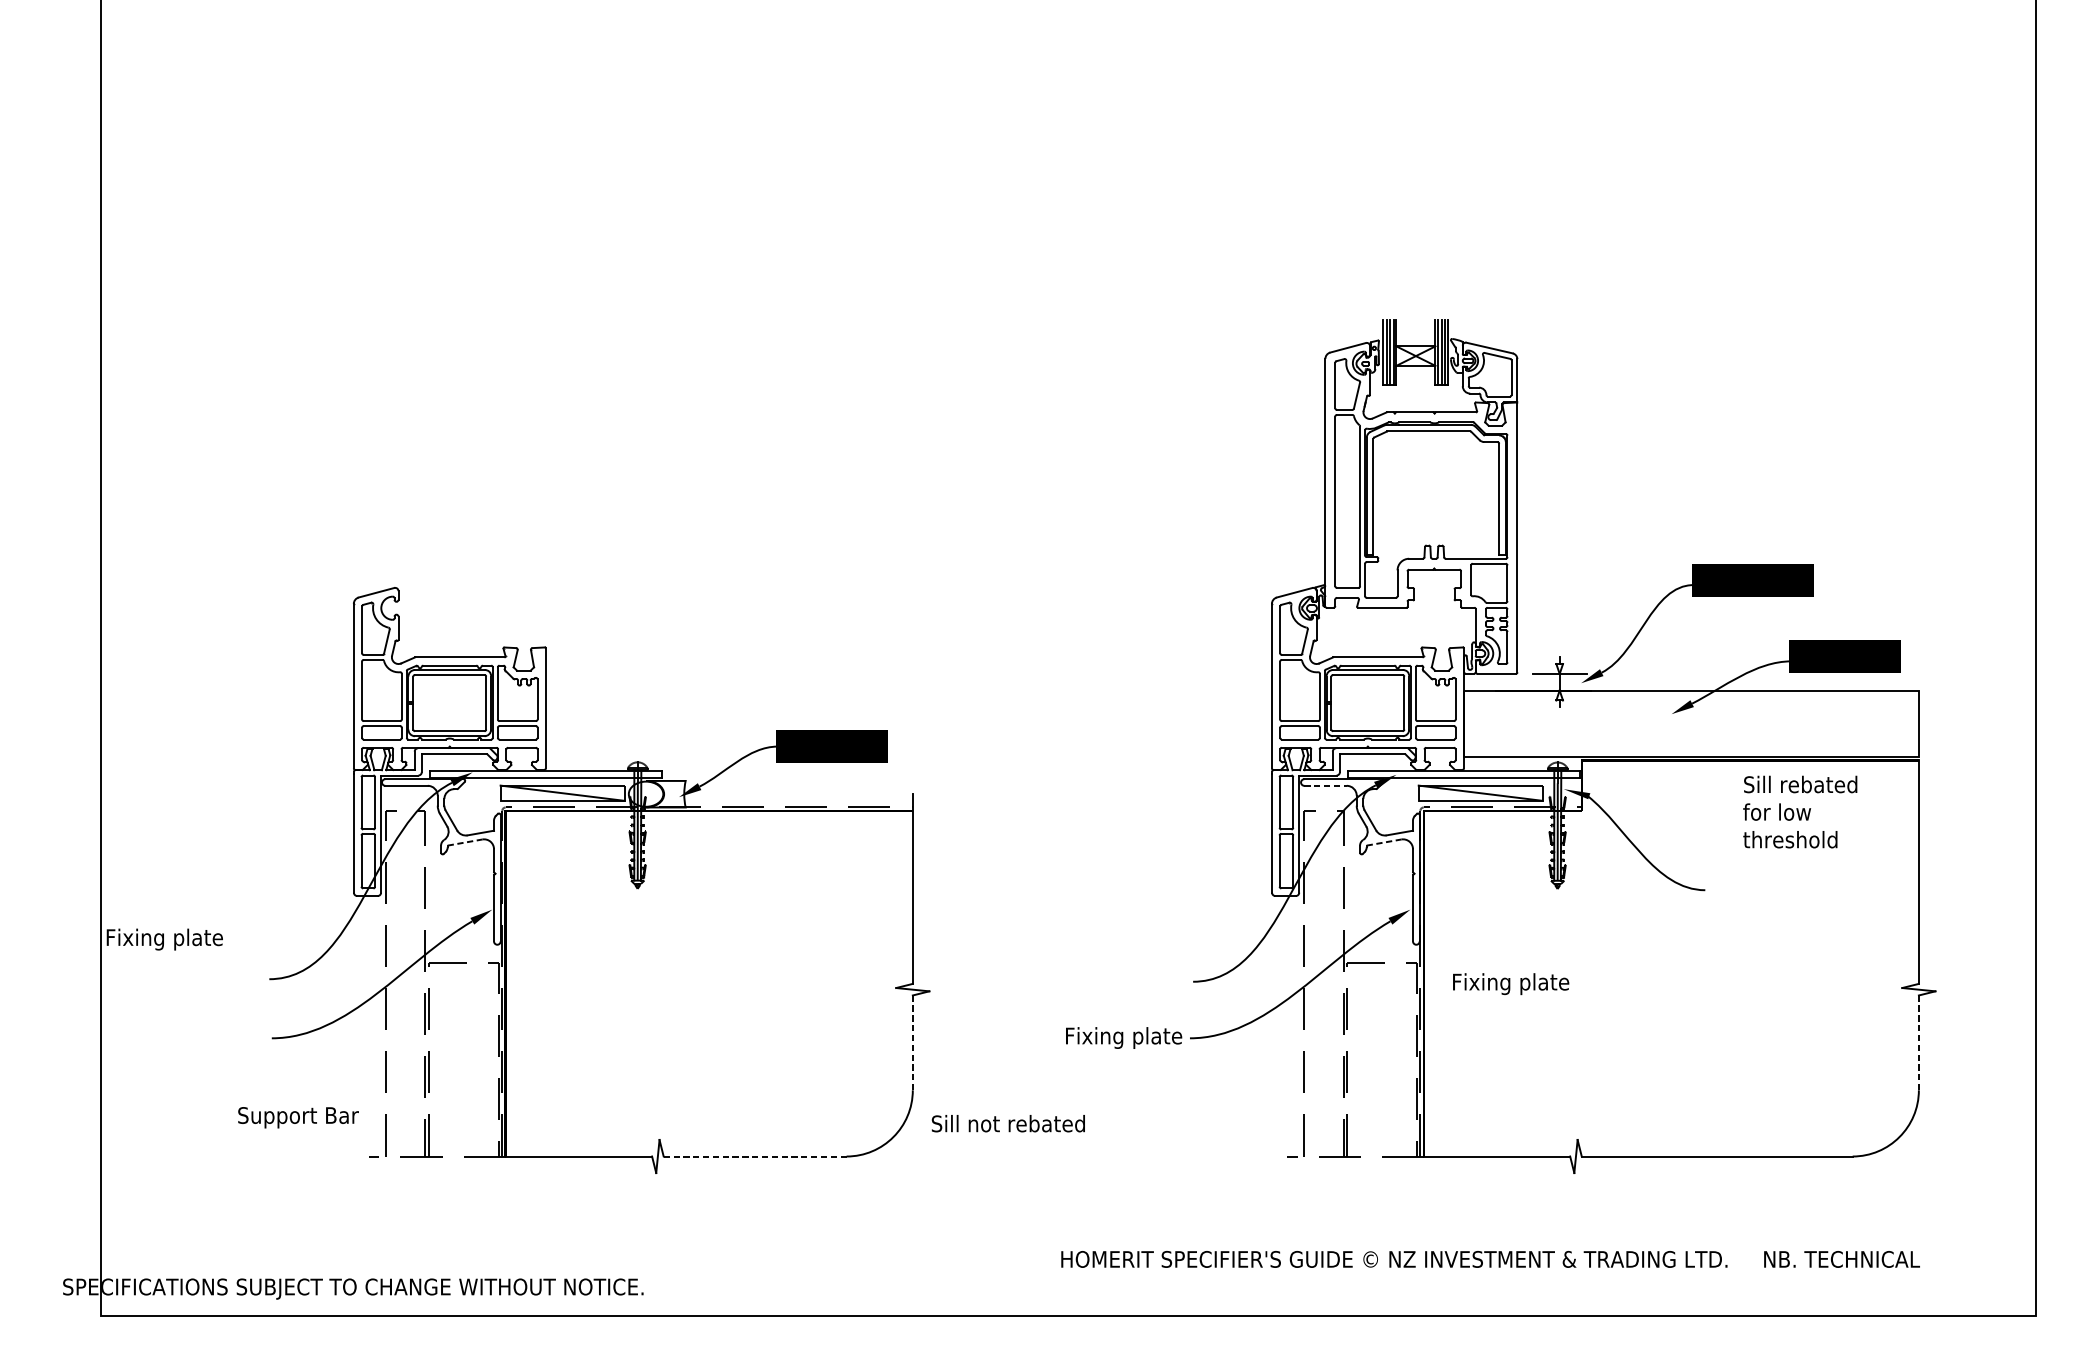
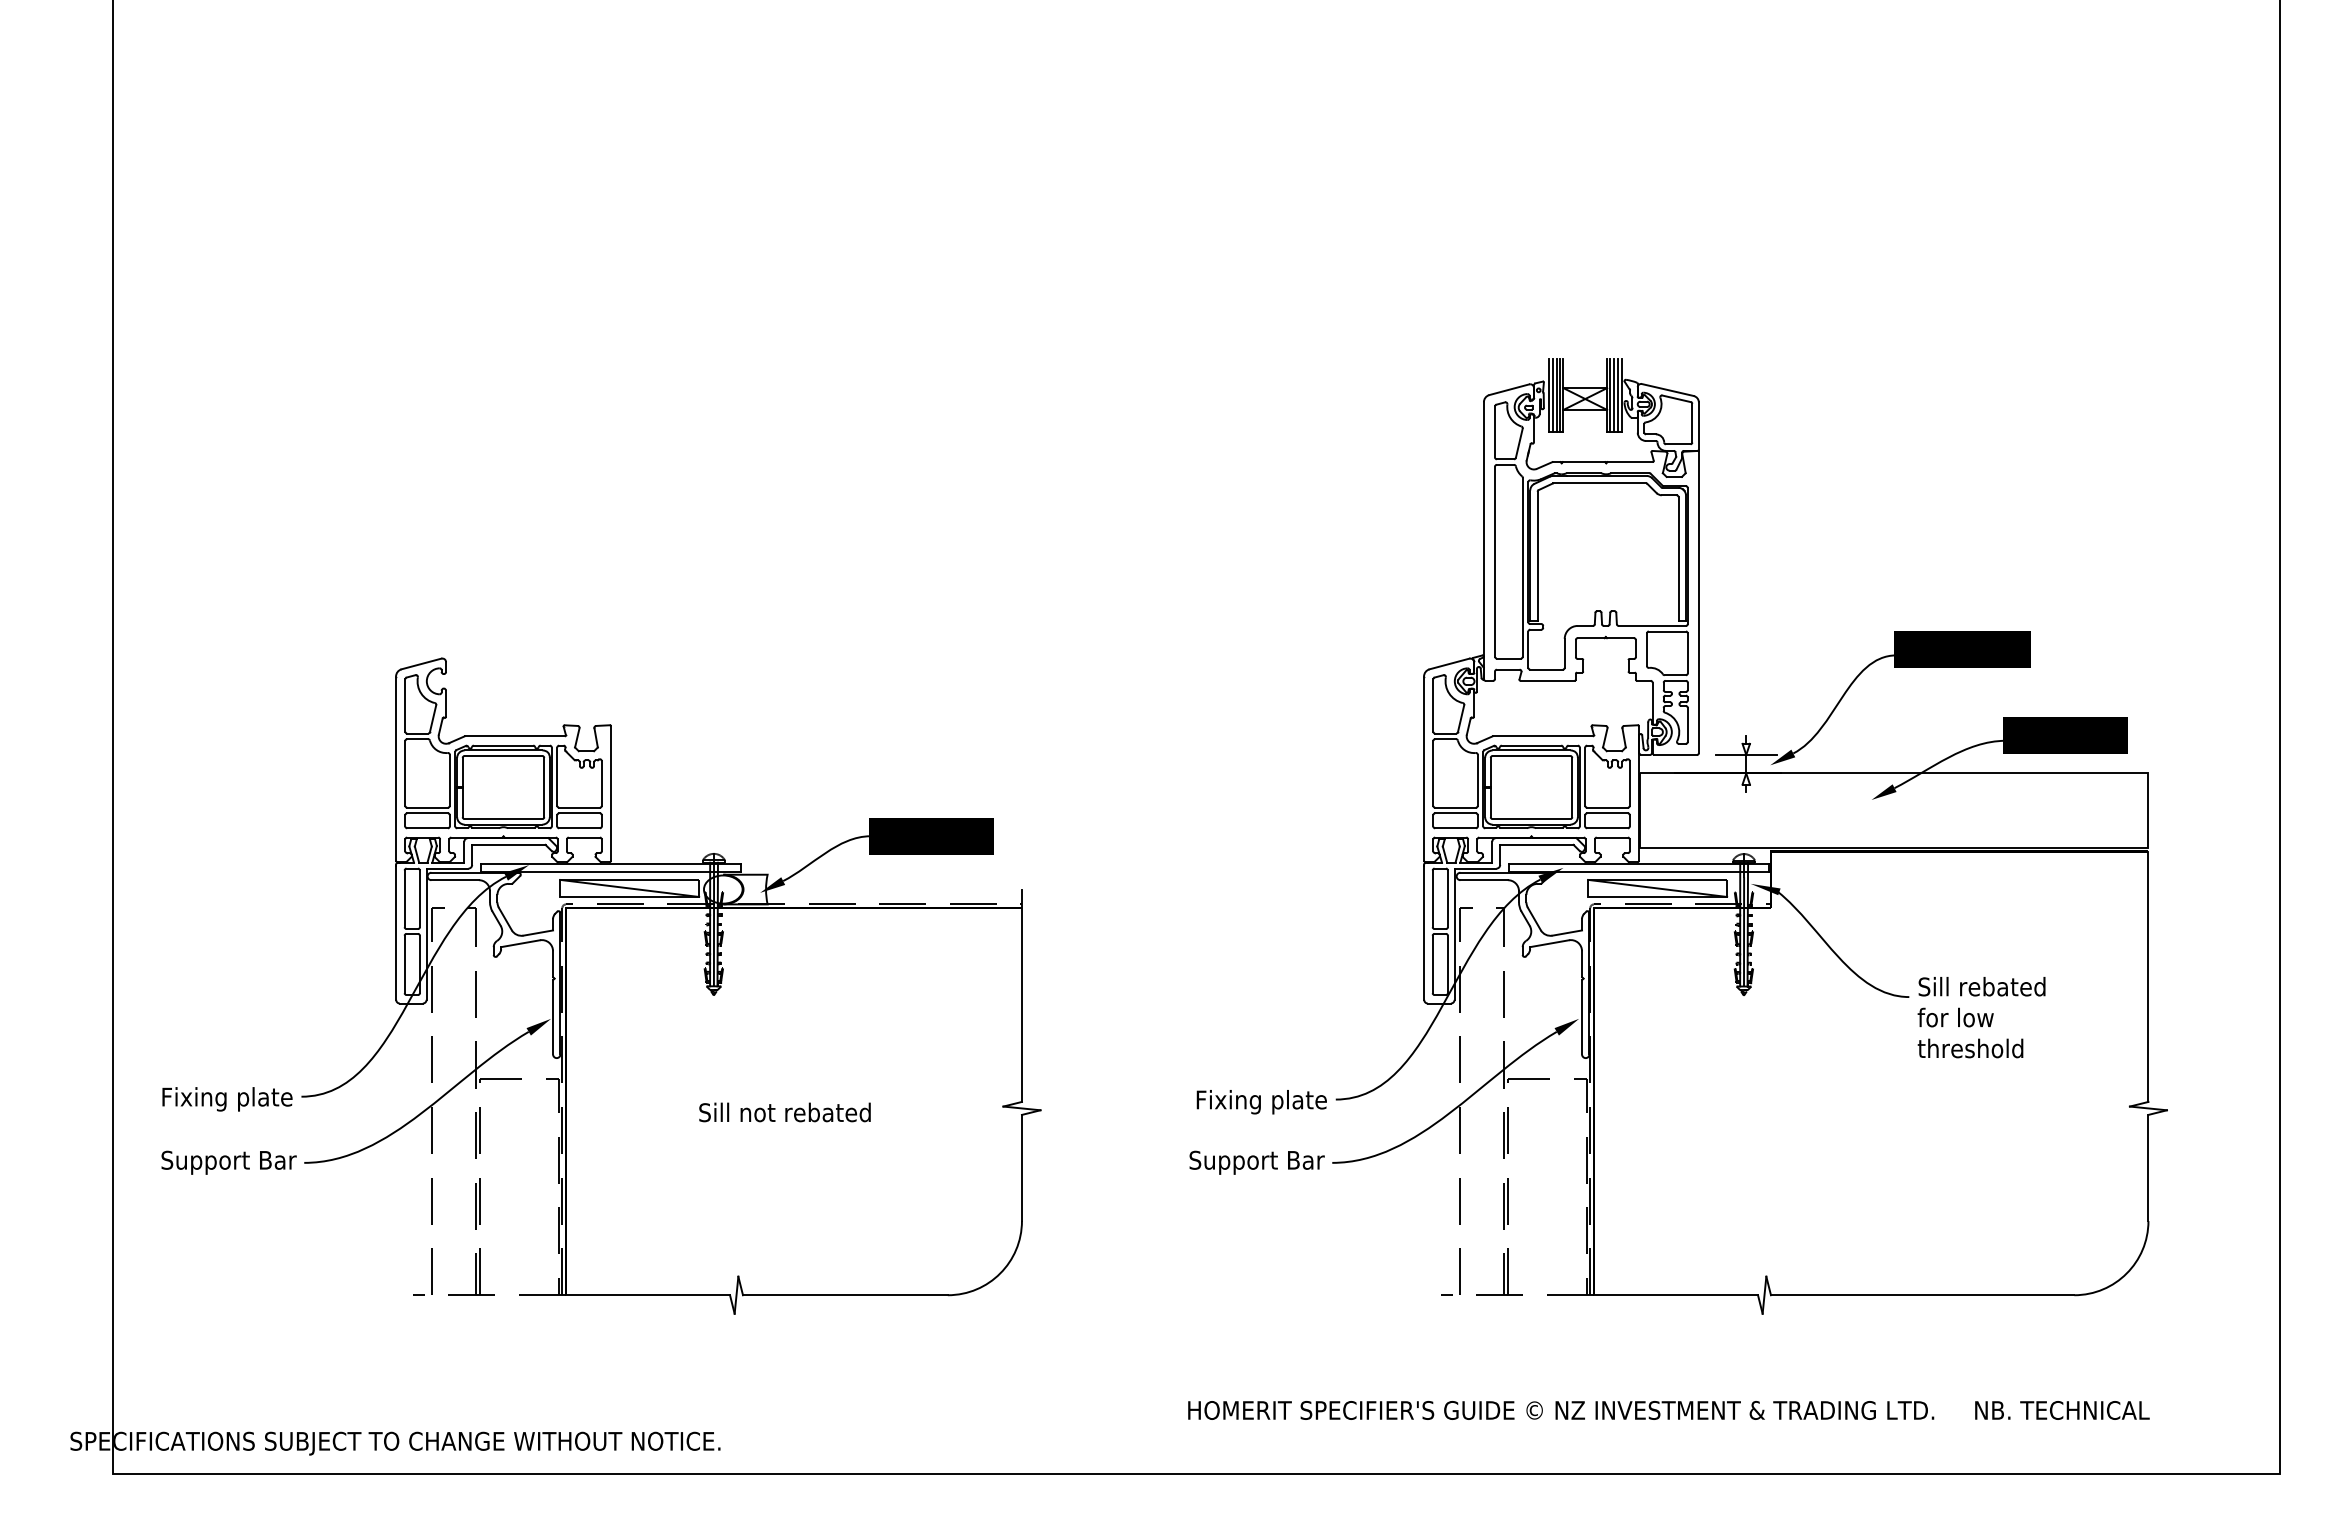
line: (1325, 786) -> (1484, 880), dashed -> solid
text: (1800, 812) -> (1981, 1017), moved
line: (464, 842) -> (520, 943), dashed -> solid
line: (1383, 842) -> (1549, 943), dashed -> solid
text: (164, 939) -> (227, 1099), moved
text: (1510, 984) -> (1261, 1102), moved
text: (1122, 1037) -> (1256, 1162), Fixing plate -> Support Bar
line: (912, 1042) -> (1021, 1167), dashed -> solid
line: (1918, 1042) -> (2148, 1167), dashed -> solid
text: (297, 1117) -> (228, 1162), moved
text: (1007, 1123) -> (784, 1112), moved
line: (755, 1156) -> (845, 1295), dashed -> solid

